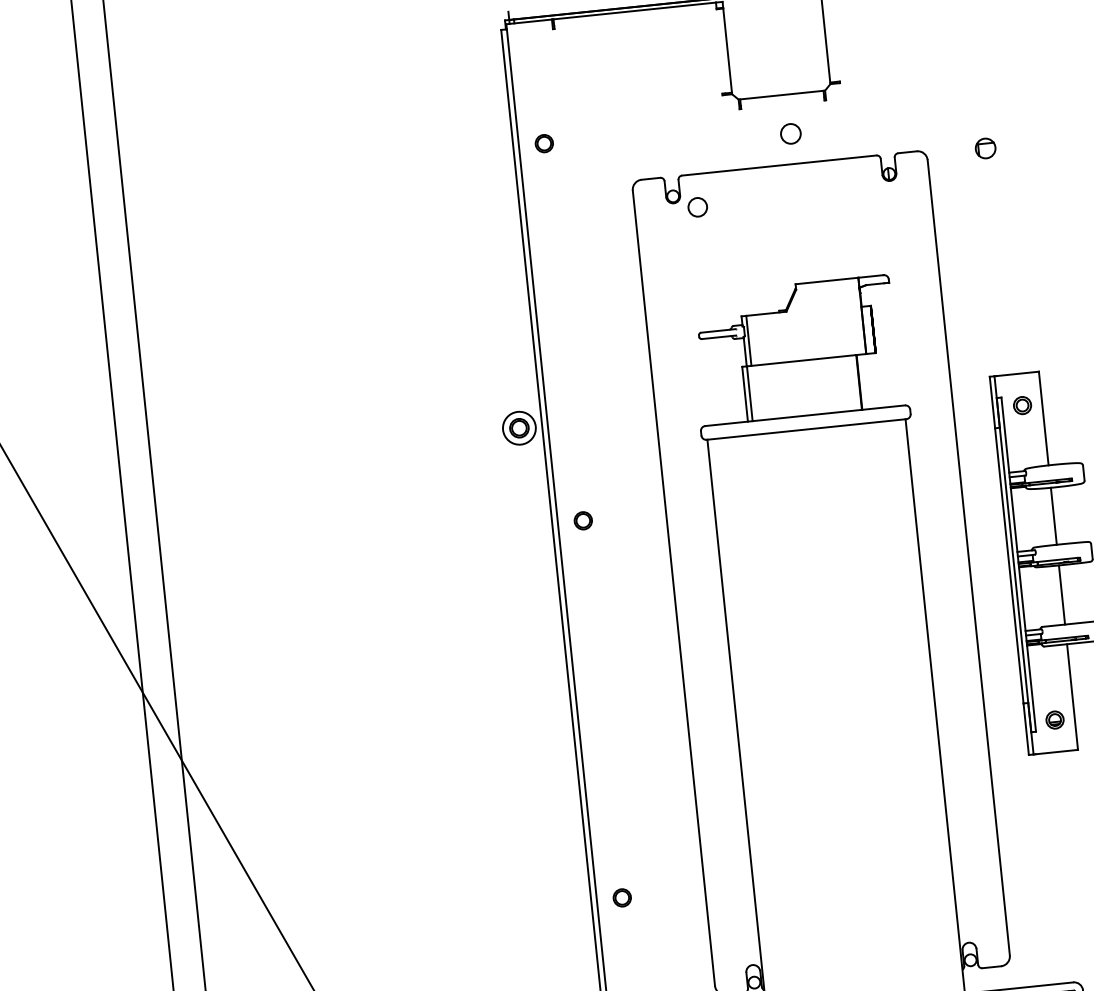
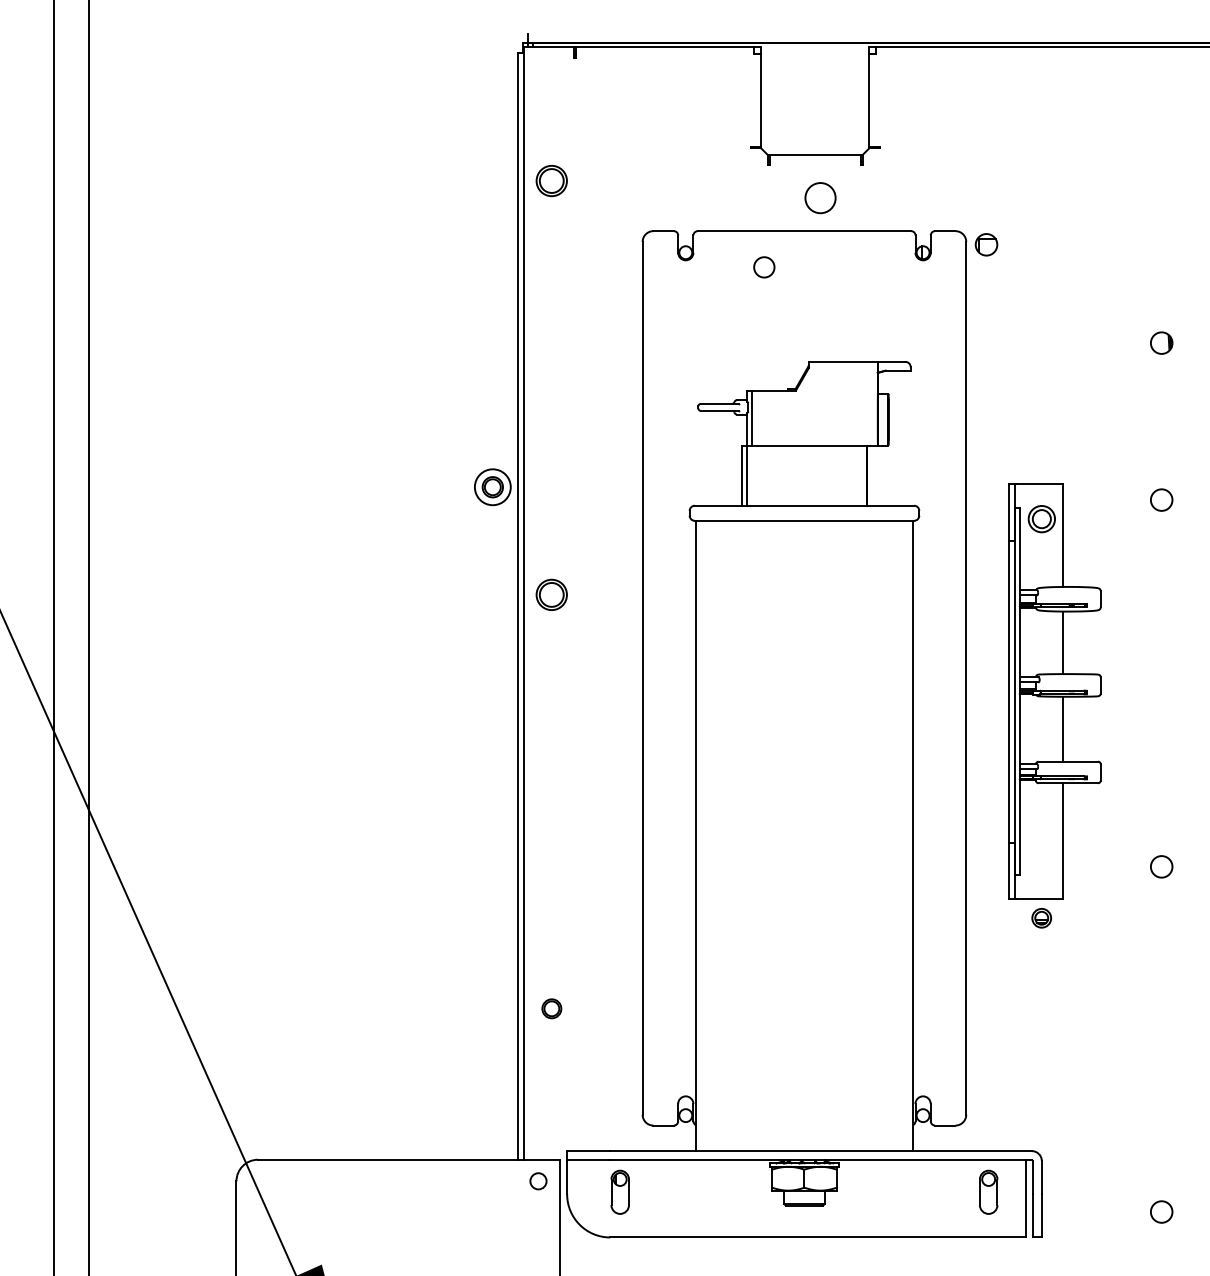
circle: (790, 133) -> (820, 197), size x1.4
part: (543, 143) -> (551, 180), size x1.6
part: (985, 148) -> (986, 244), moved
circle: (697, 207) -> (764, 267), moved
part: (1022, 405) -> (1041, 518), size x1.4
part: (582, 520) -> (551, 594), size x1.6
part: (1054, 720) -> (1041, 918), moved

